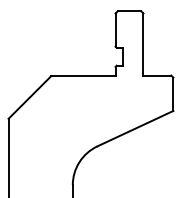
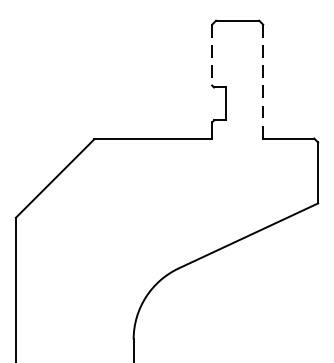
line: (115, 30) -> (211, 55), solid -> dashed
line: (143, 44) -> (263, 81), solid -> dashed

